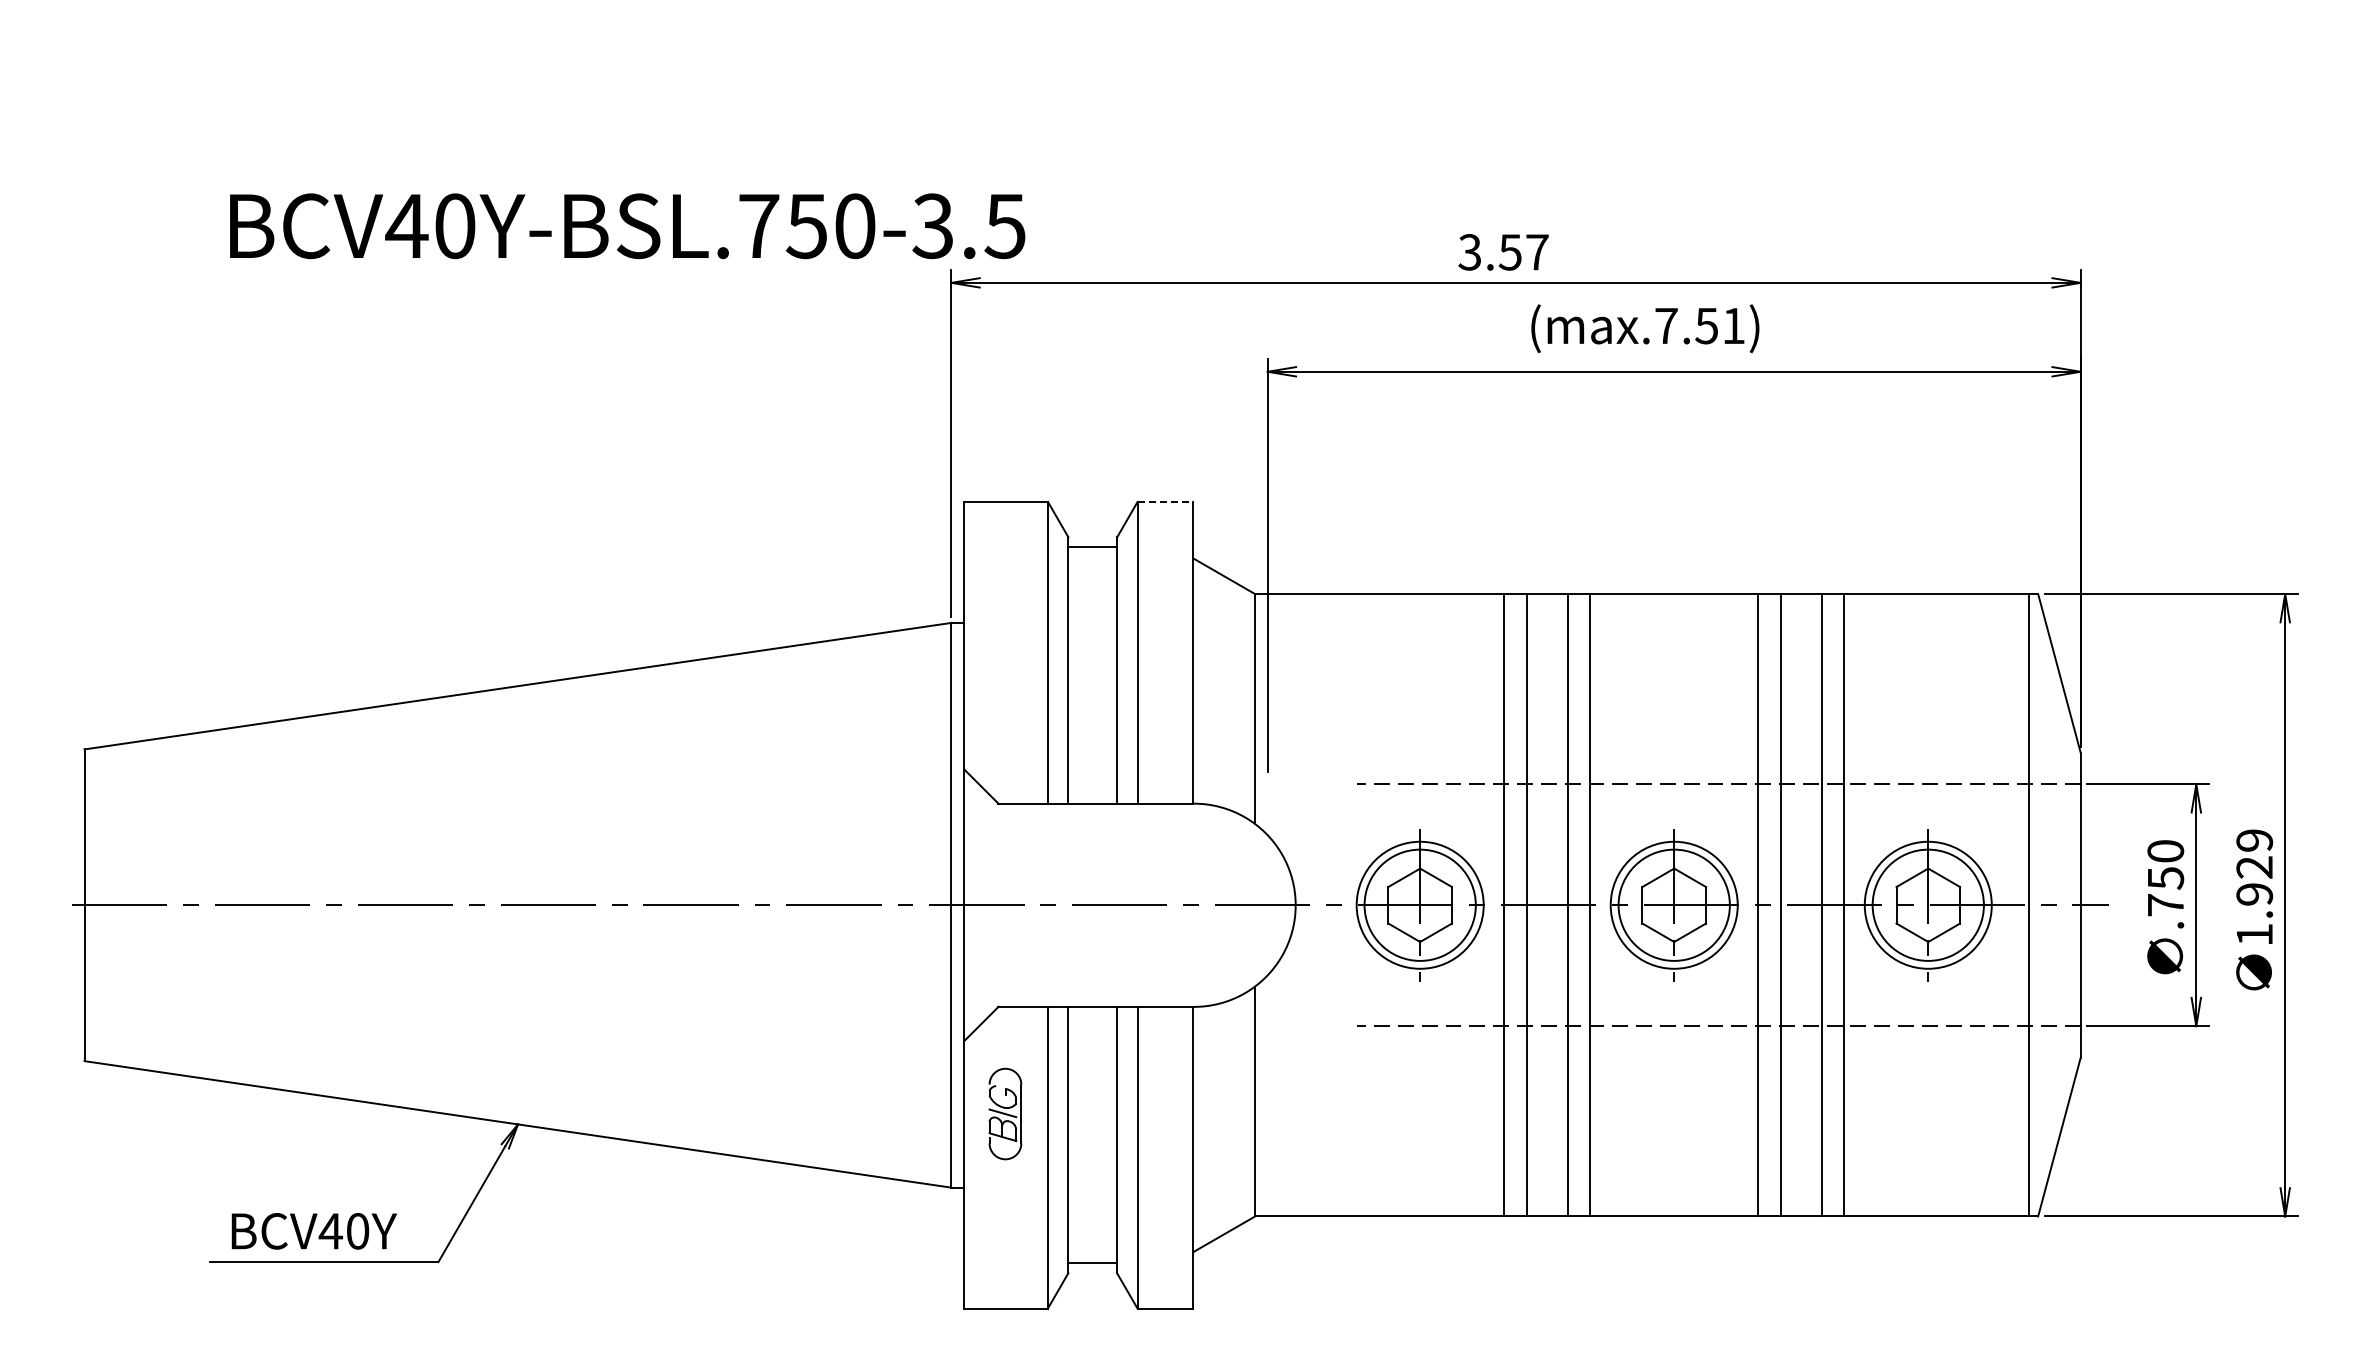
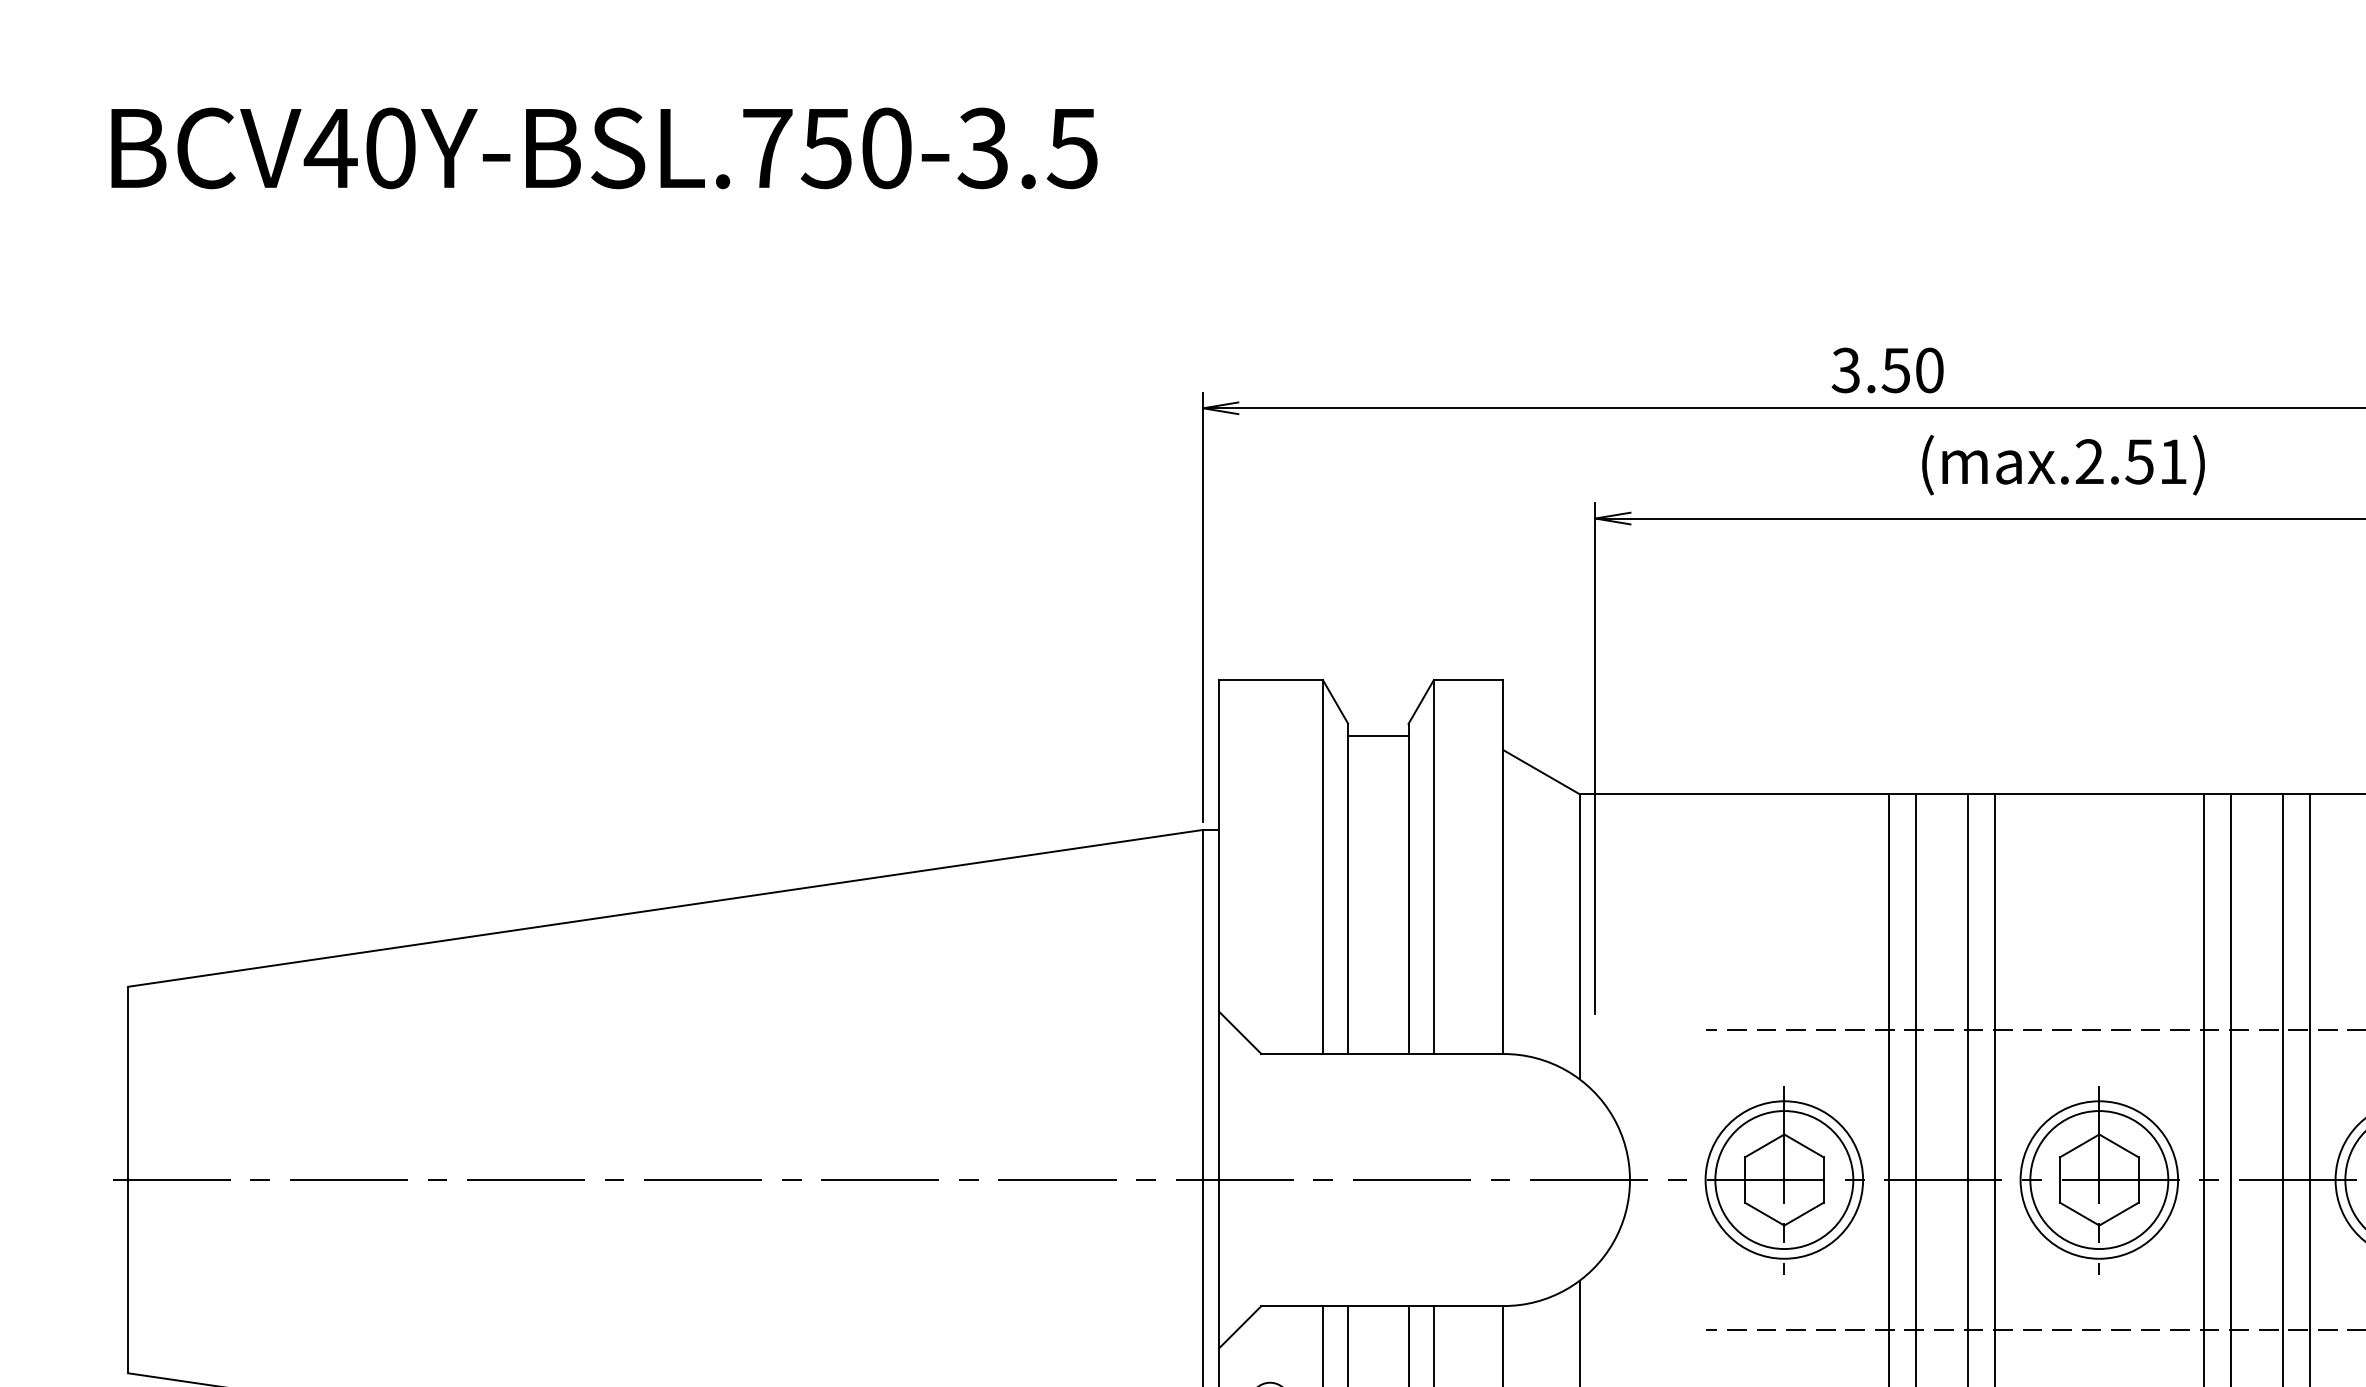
text: (627, 226) -> (604, 148), moved
text: (1537, 252) -> (1929, 370), 3.57 -> 3.50
text: (1666, 325) -> (2089, 461), (max.7.51) -> (max.2.51)
line: (1165, 501) -> (1468, 679), dashed -> solid

